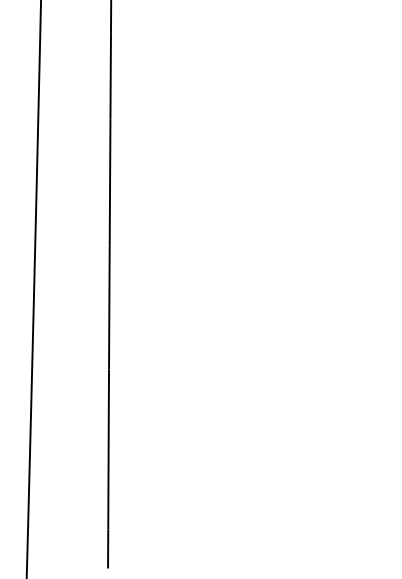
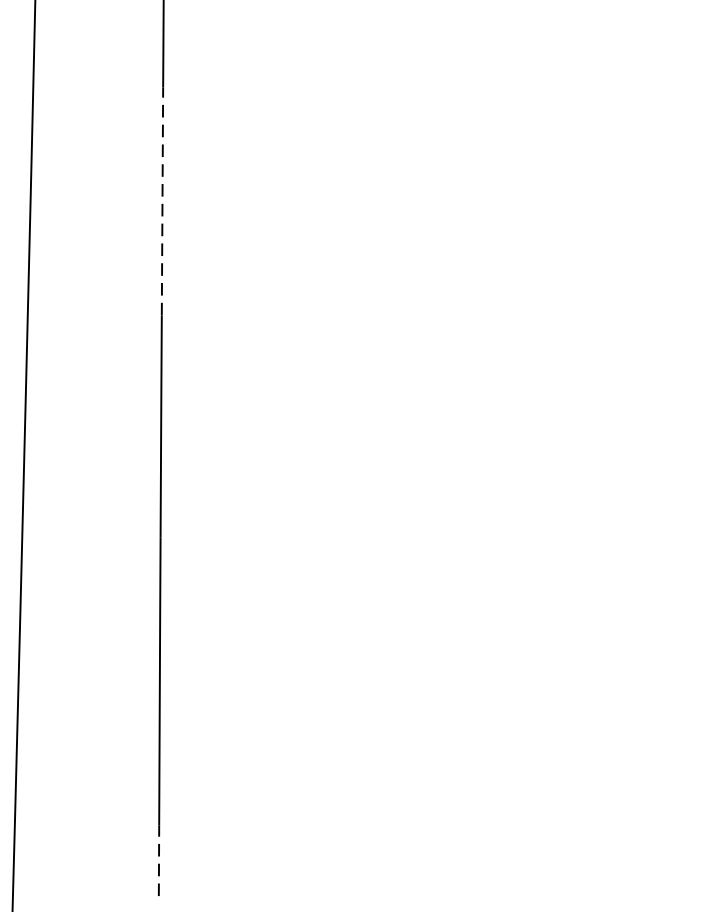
line: (110, 181) -> (163, 199), solid -> dashed
line: (108, 548) -> (159, 860), solid -> dashed

